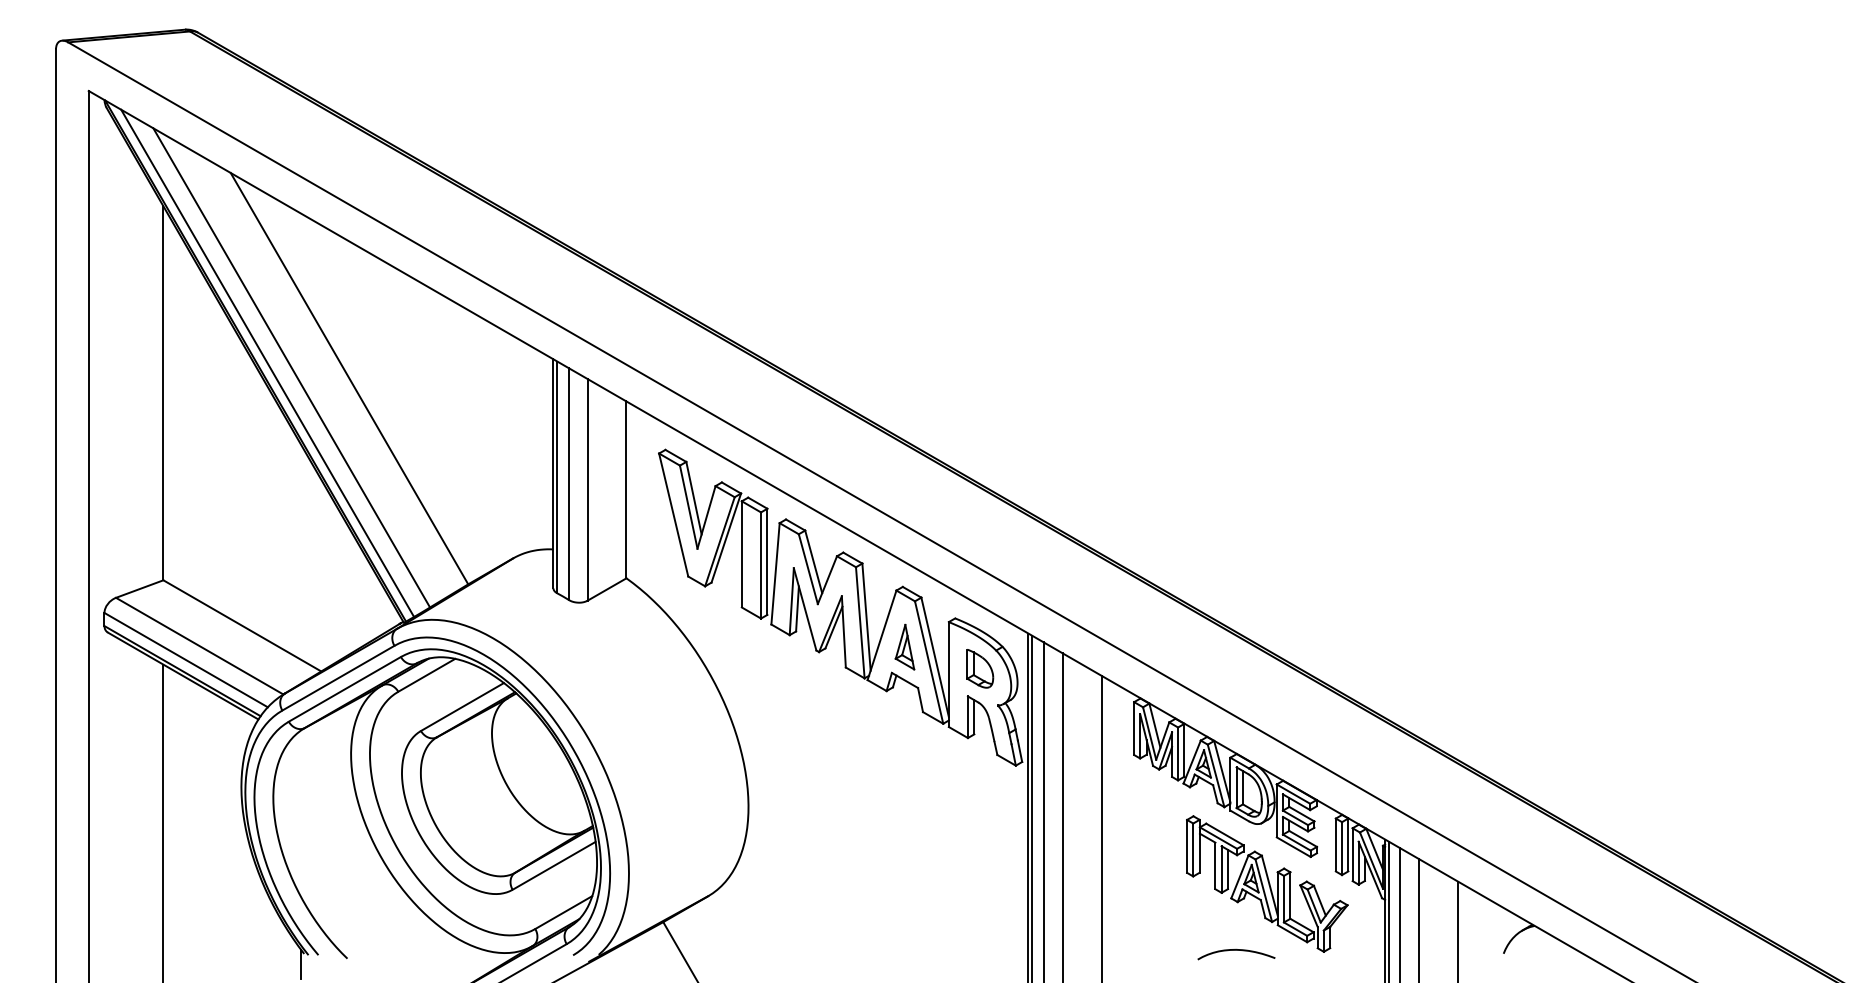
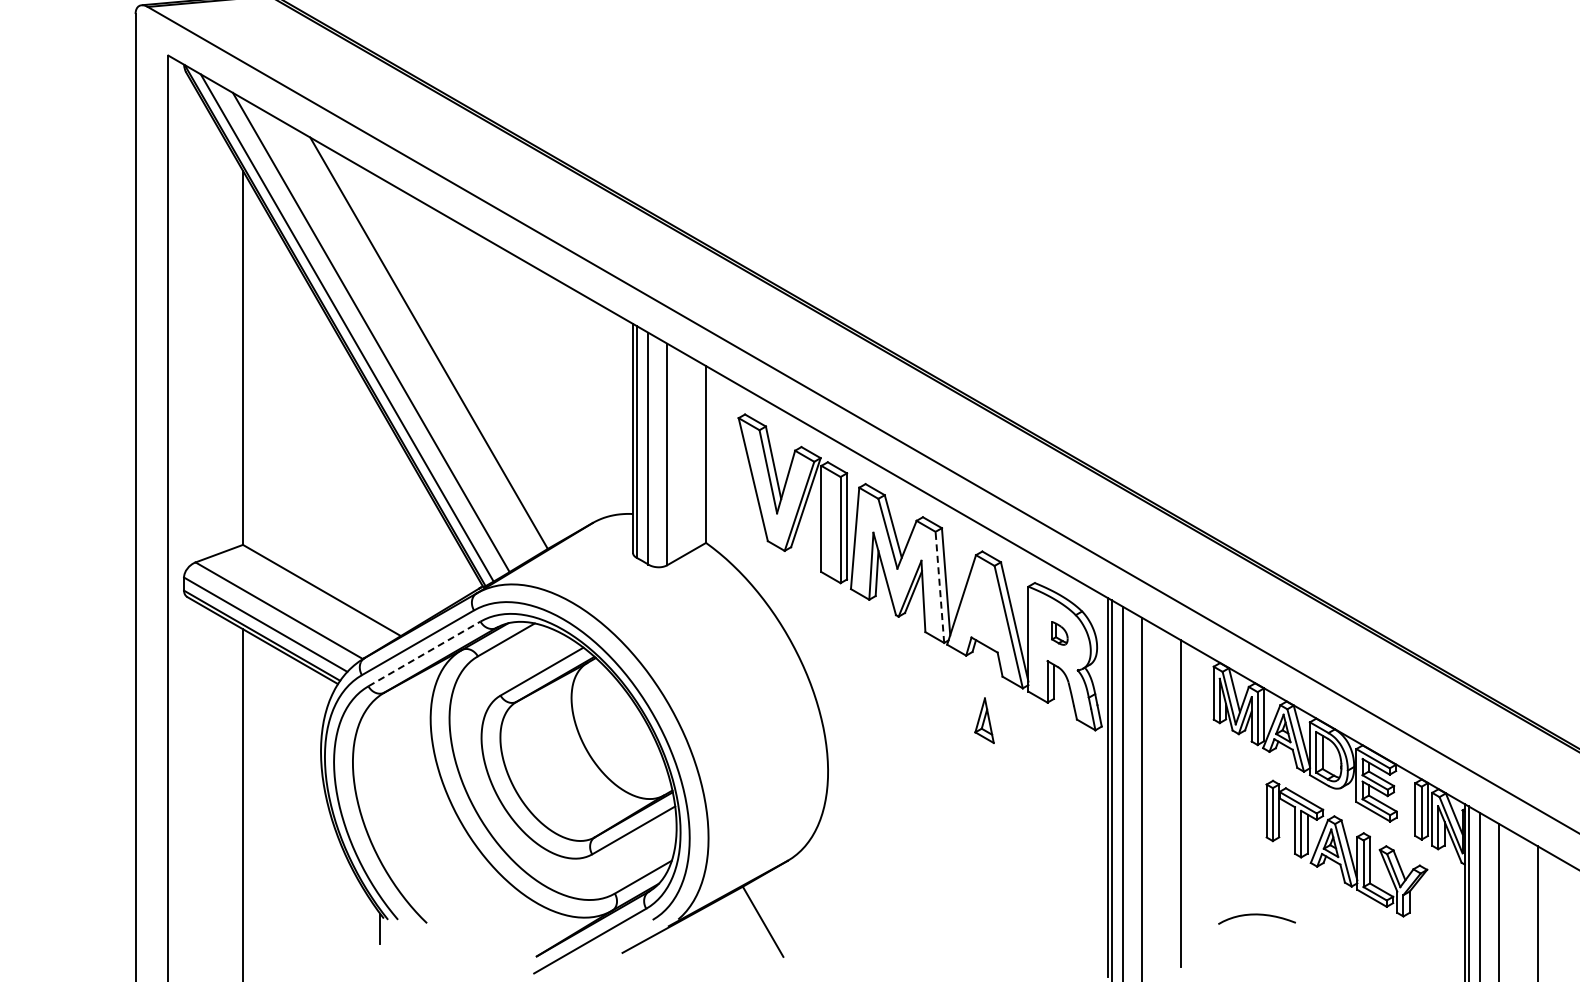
line: (860, 622) -> (940, 587), solid -> dashed
part: (904, 646) -> (984, 720), moved
part: (980, 668) -> (1060, 633), size x0.6
line: (344, 689) -> (424, 654), solid -> dashed
curve: (1236, 950) -> (1257, 915), moved

